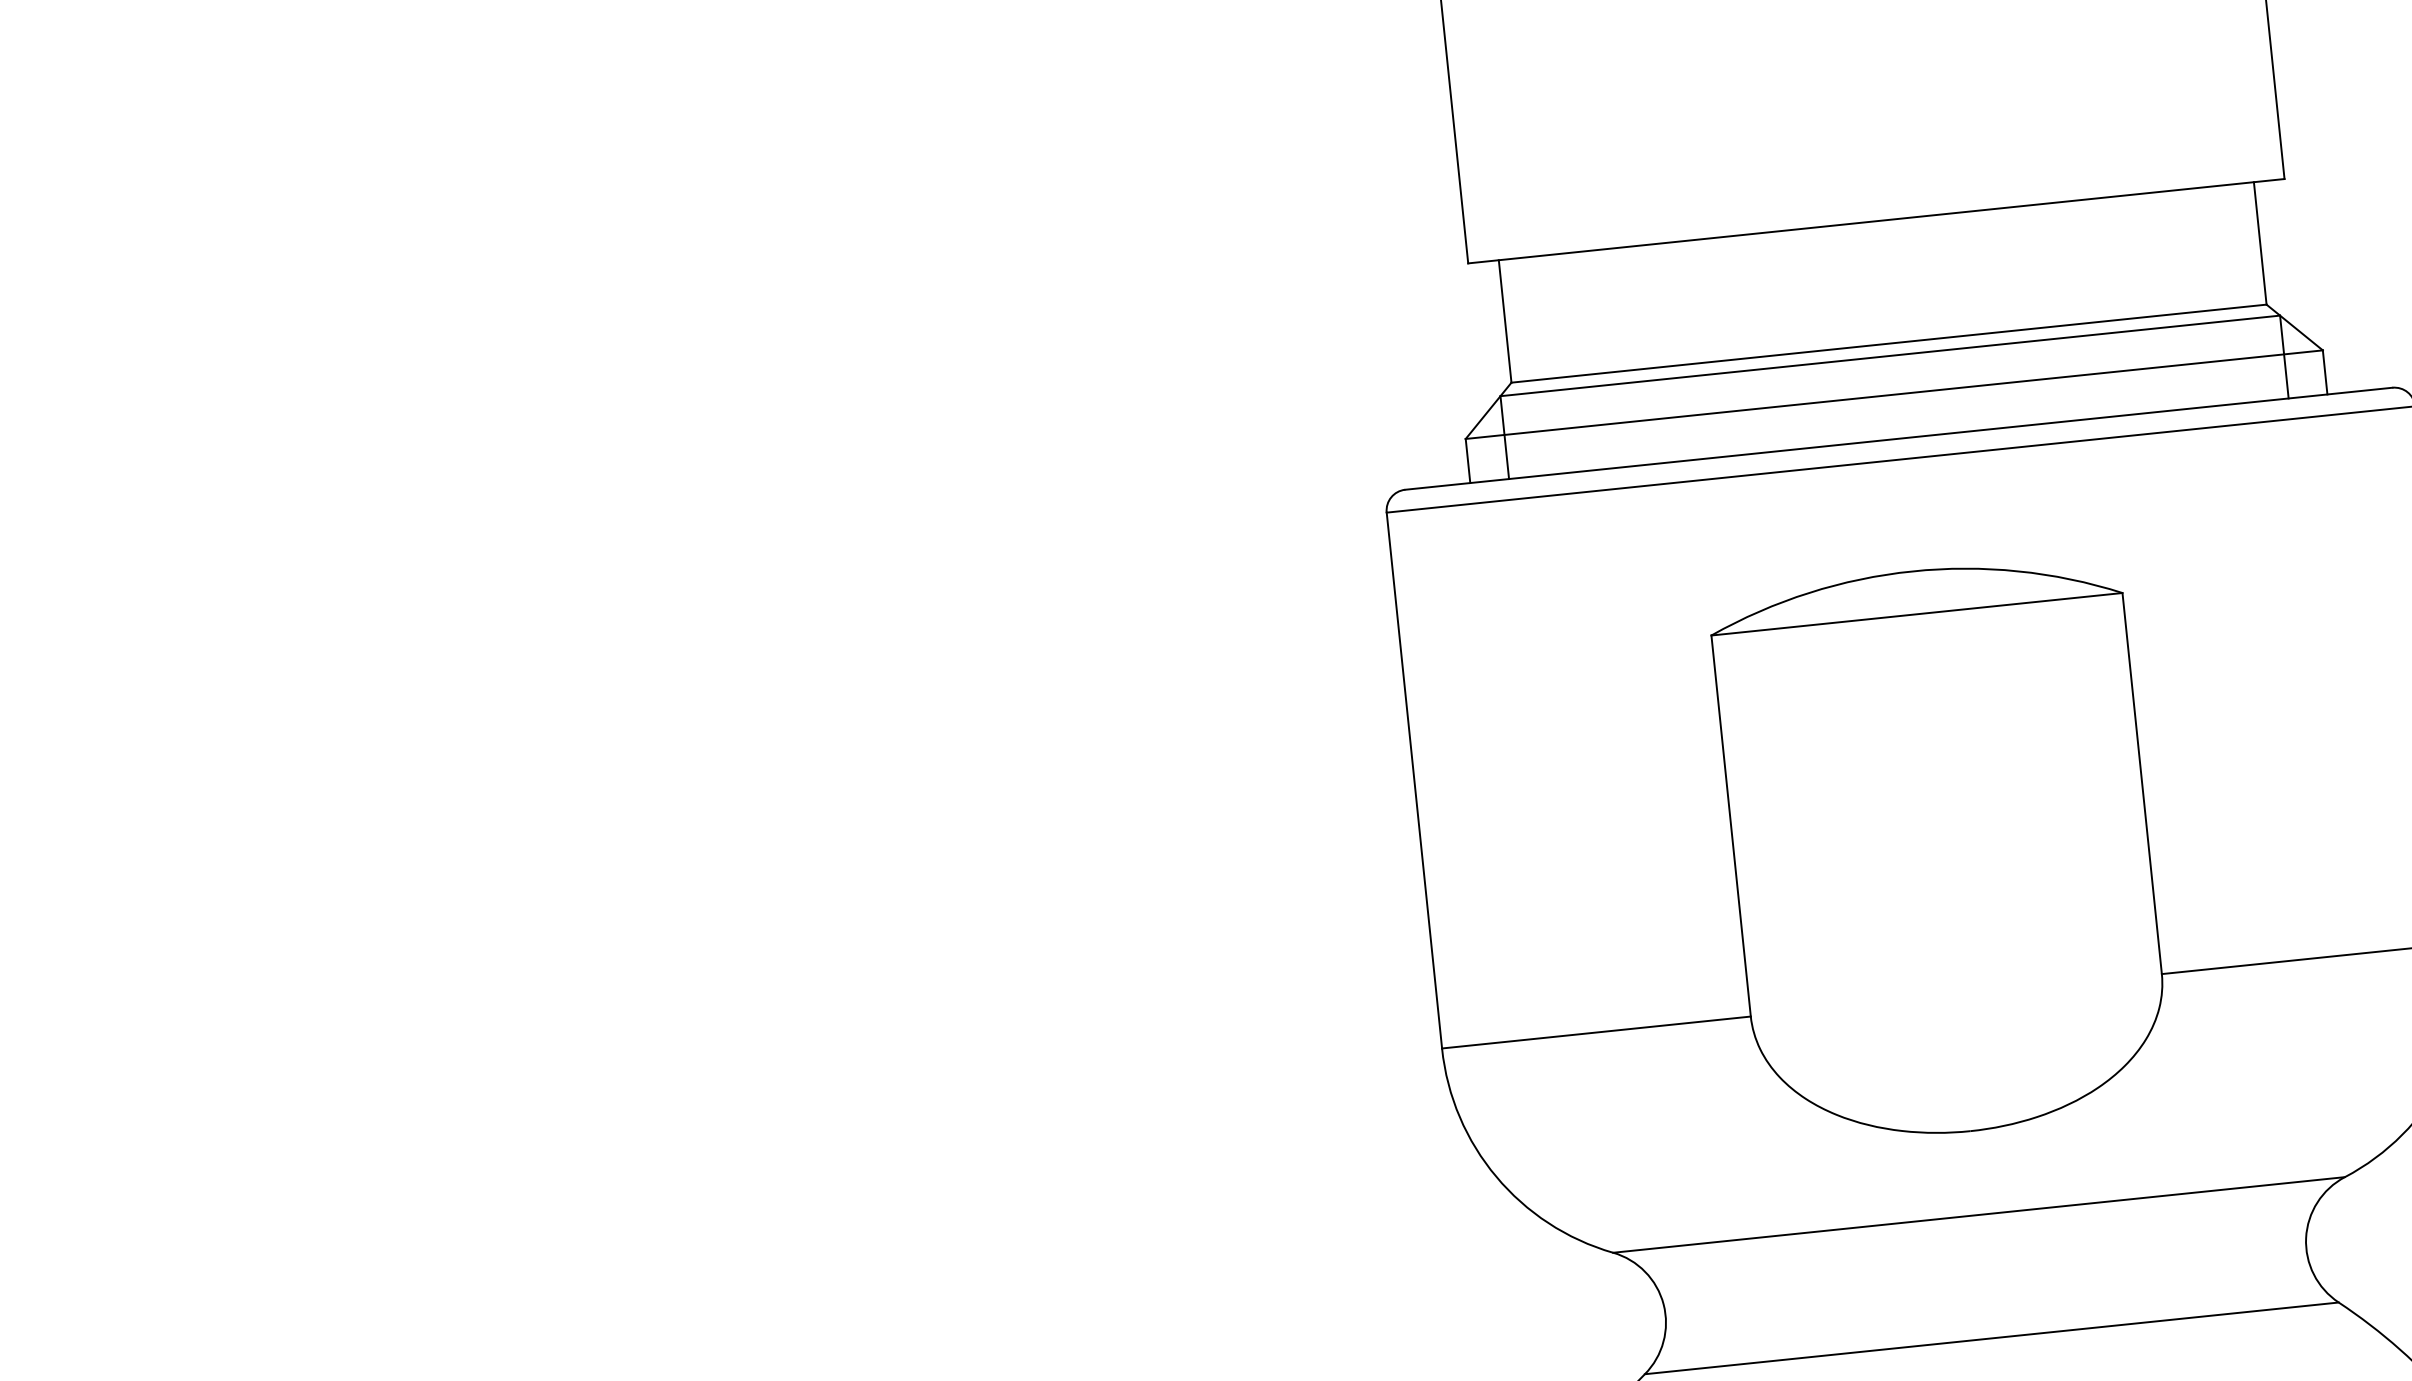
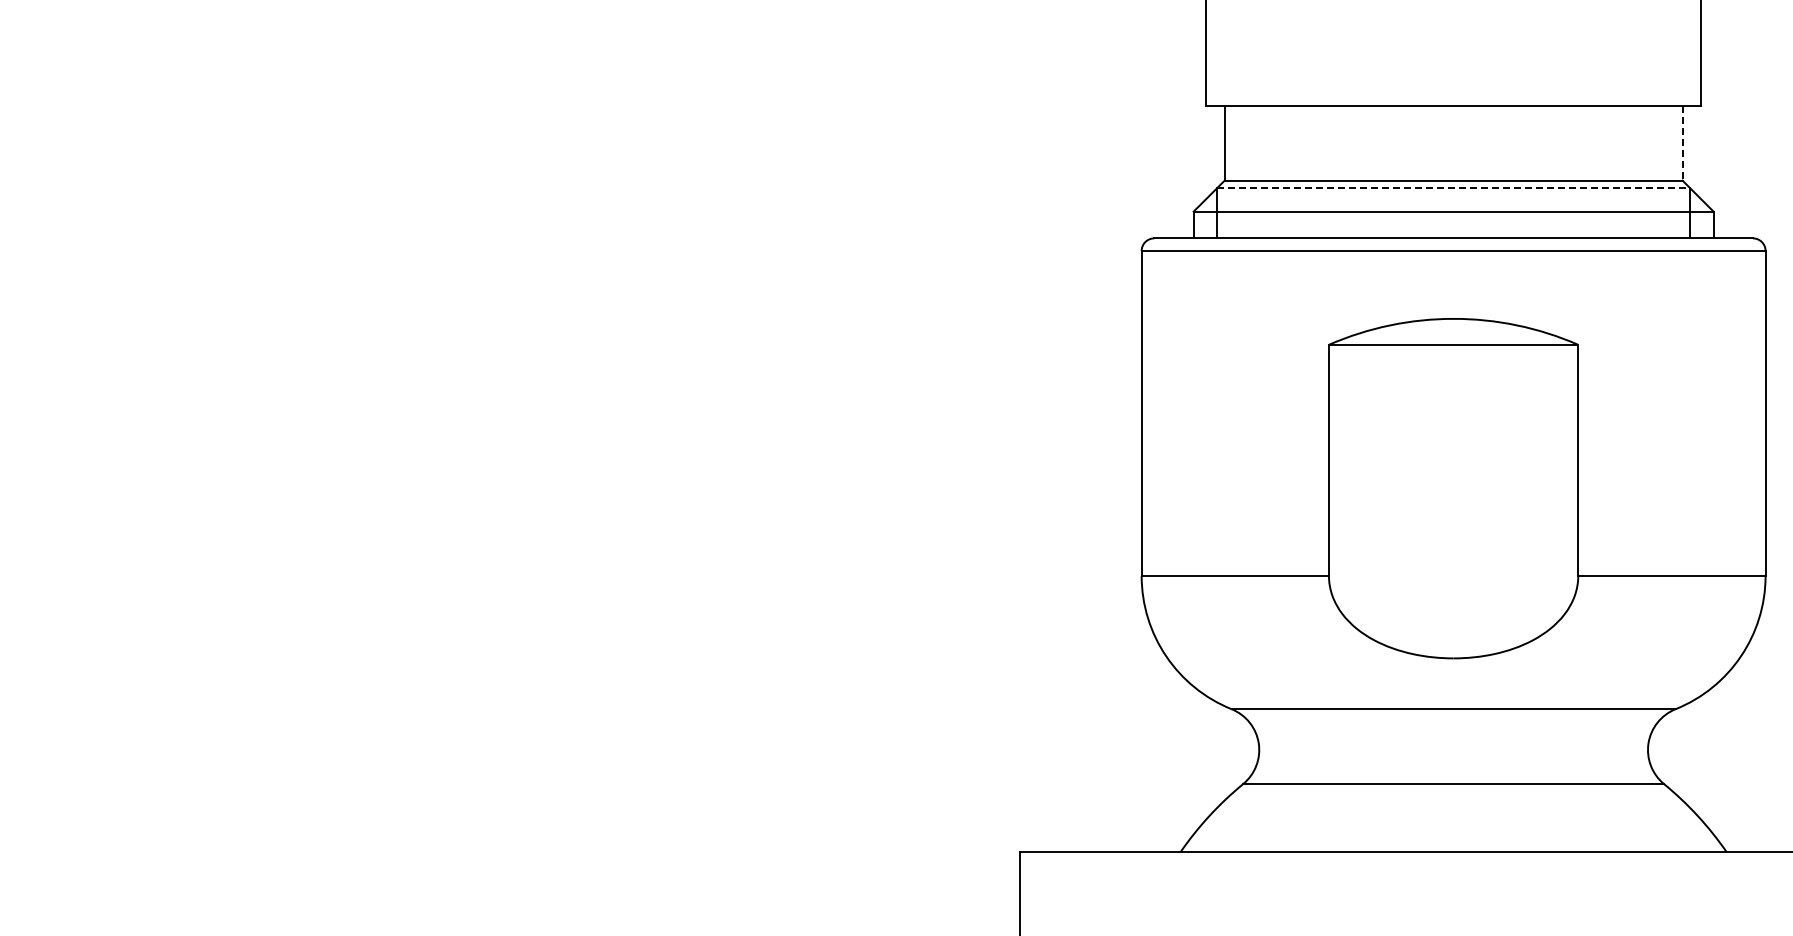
line: (2260, 244) -> (1682, 144), solid -> dashed
line: (1891, 356) -> (1454, 188), solid -> dashed

